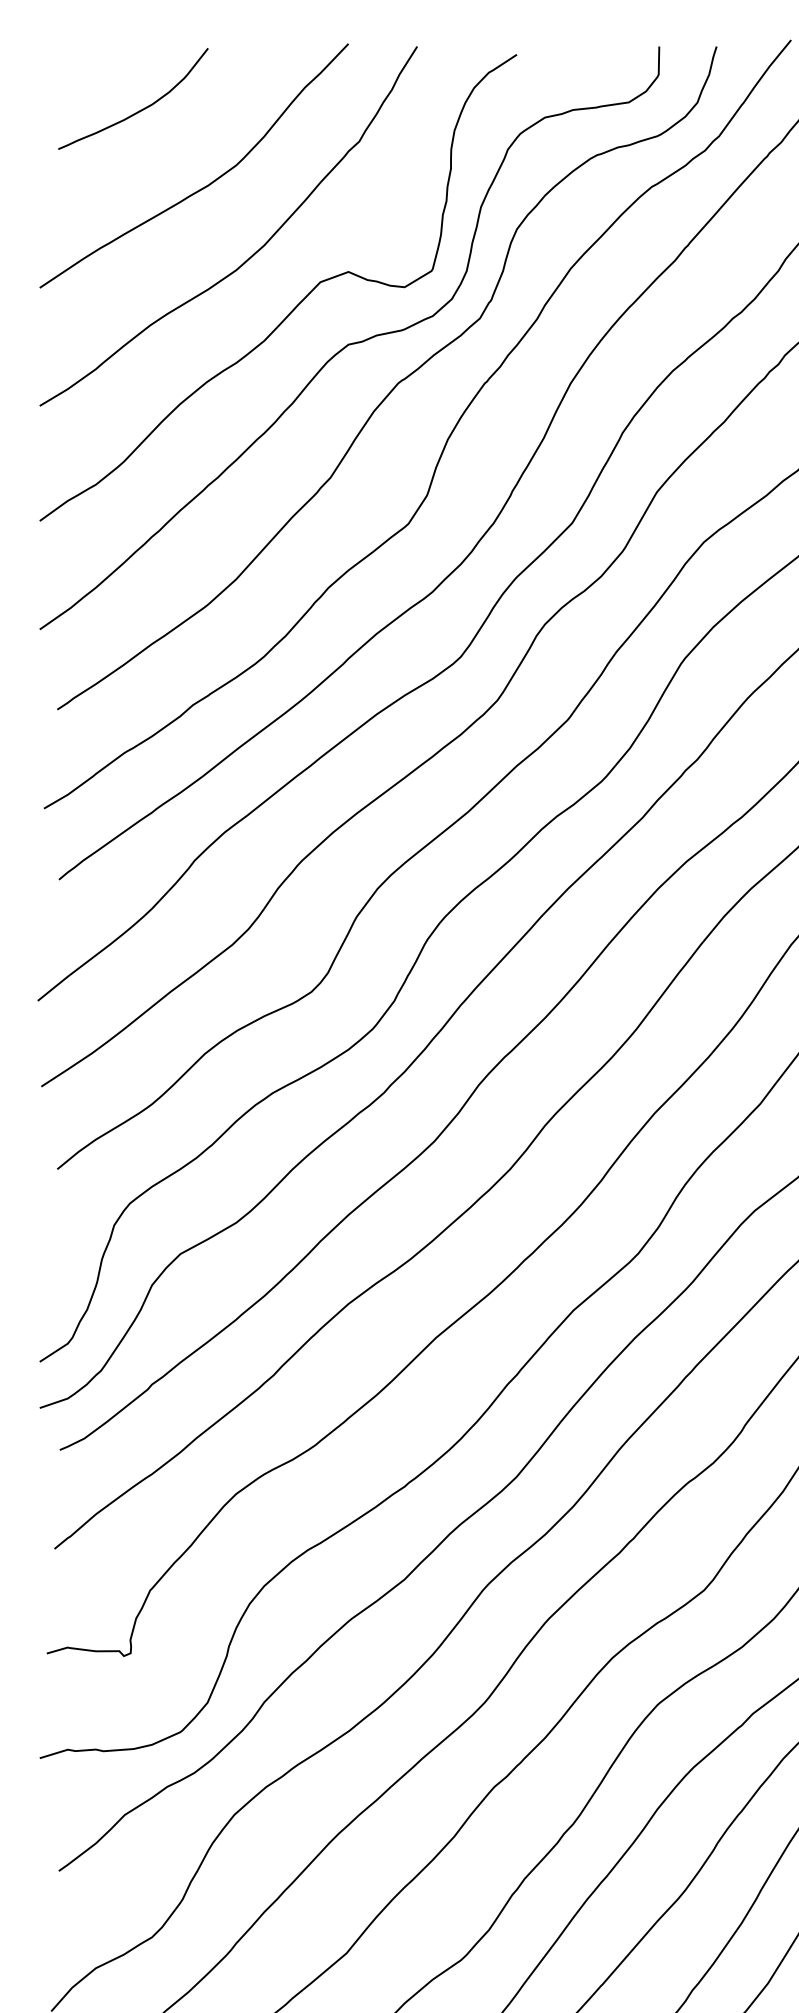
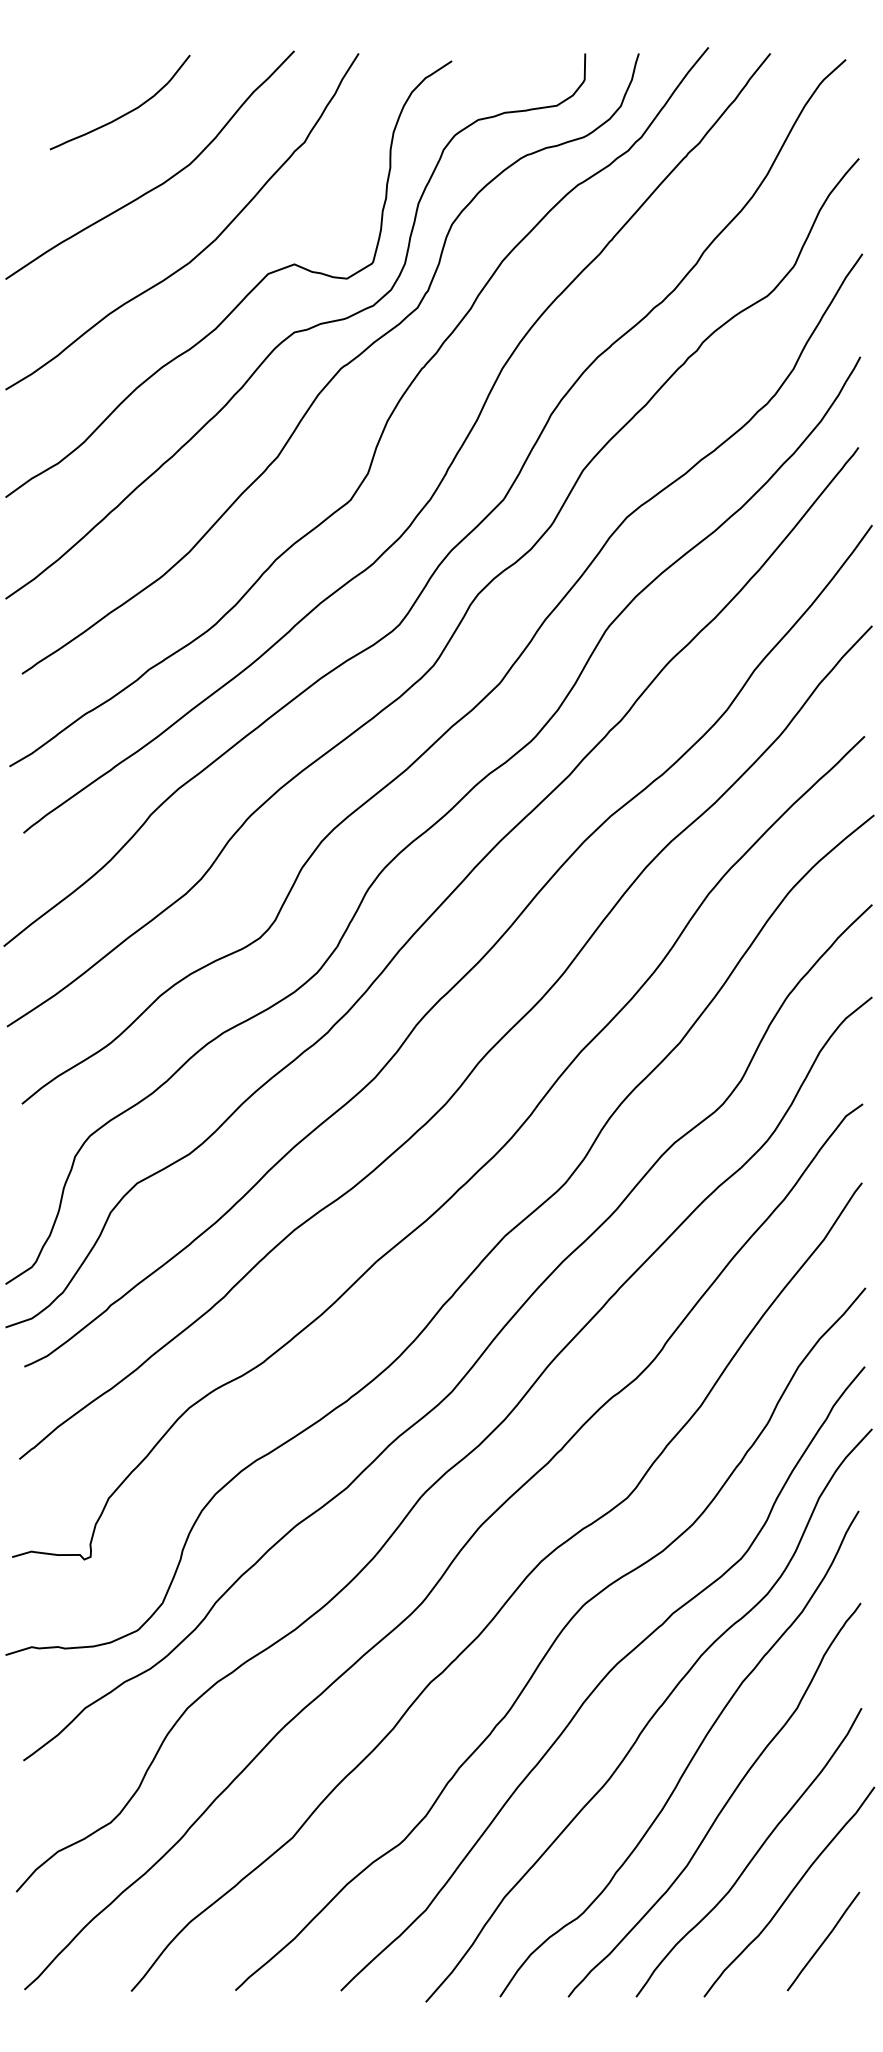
curve: (140, 109) -> (126, 112), moved

